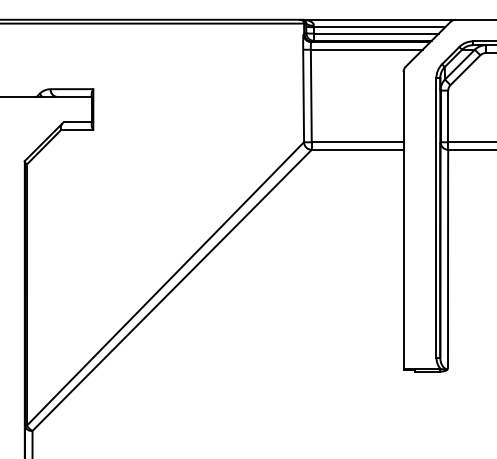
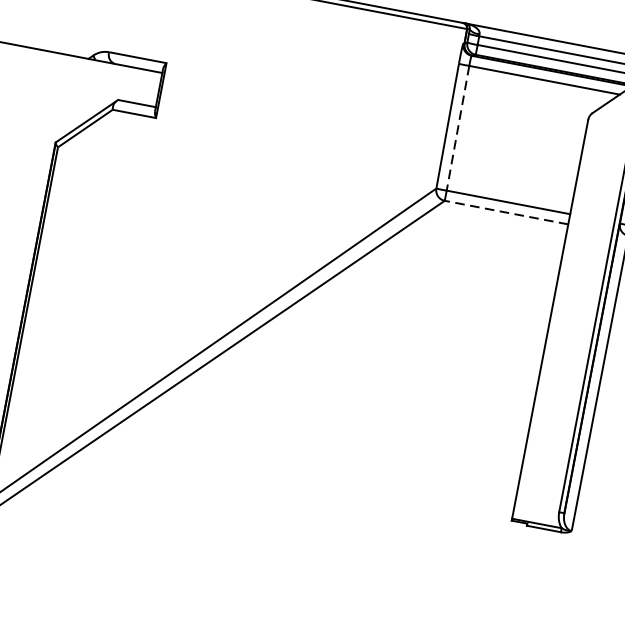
line: (311, 96) -> (458, 128), solid -> dashed
line: (357, 149) -> (506, 212), solid -> dashed

